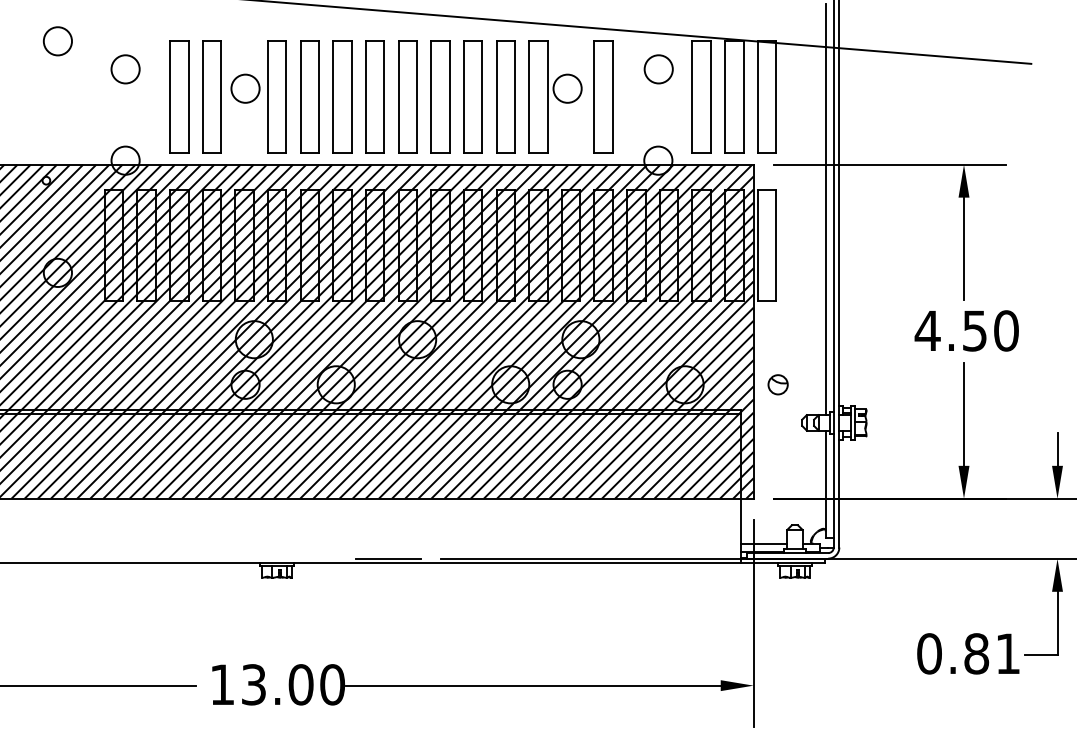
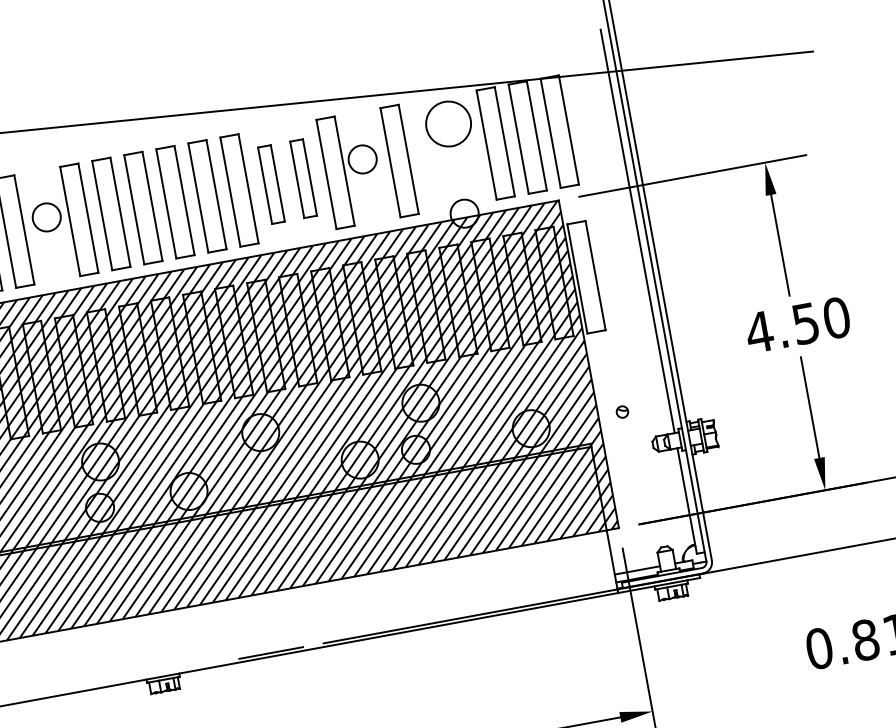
circle: (658, 69) -> (448, 124), size x1.6
part: (472, 96) -> (270, 184), size x0.7
part: (505, 96) -> (303, 178), size x0.7
part: (777, 384) -> (621, 411), size x0.6

